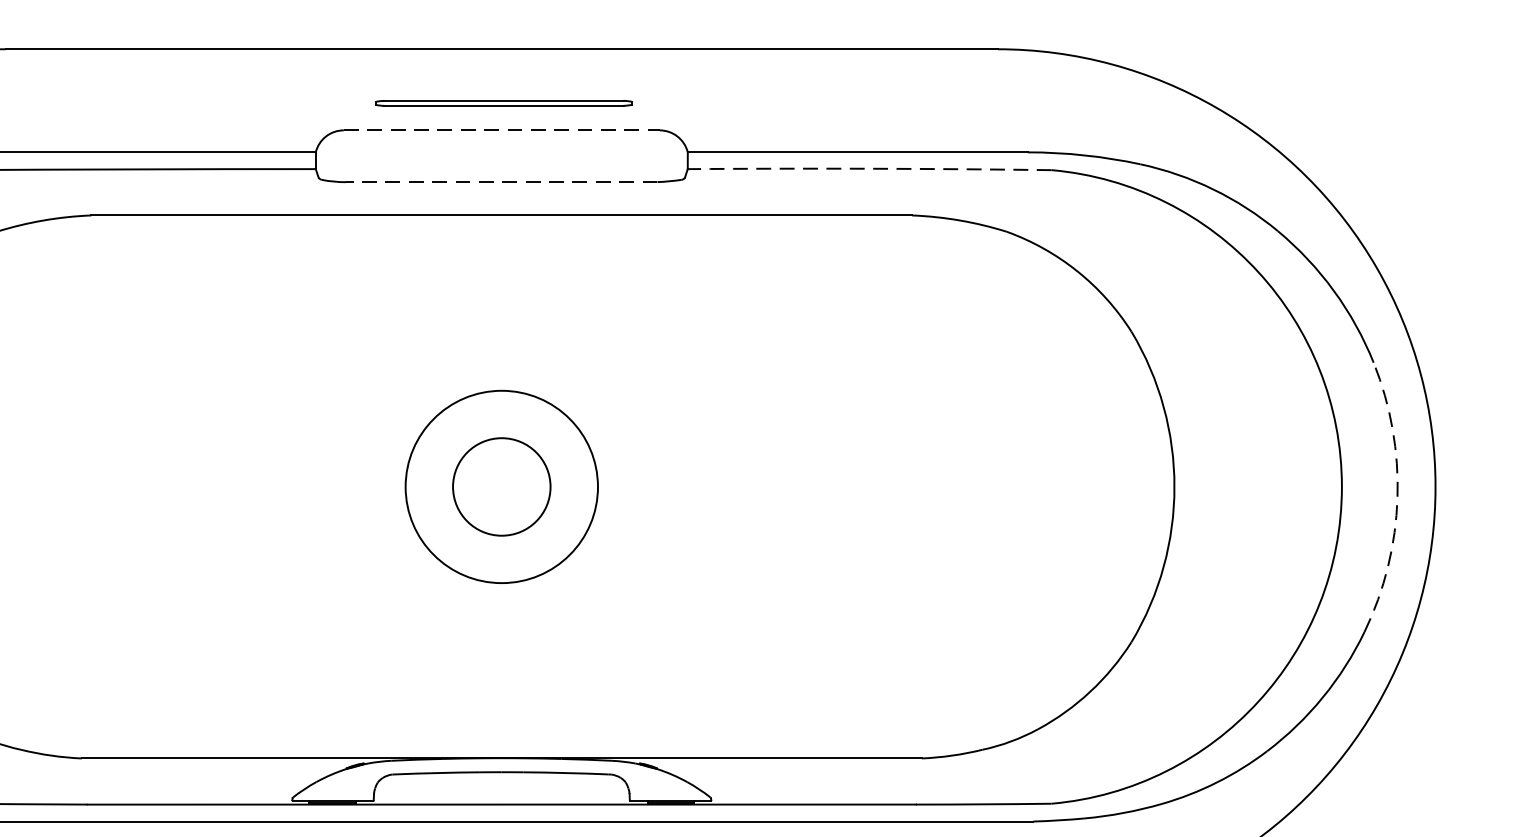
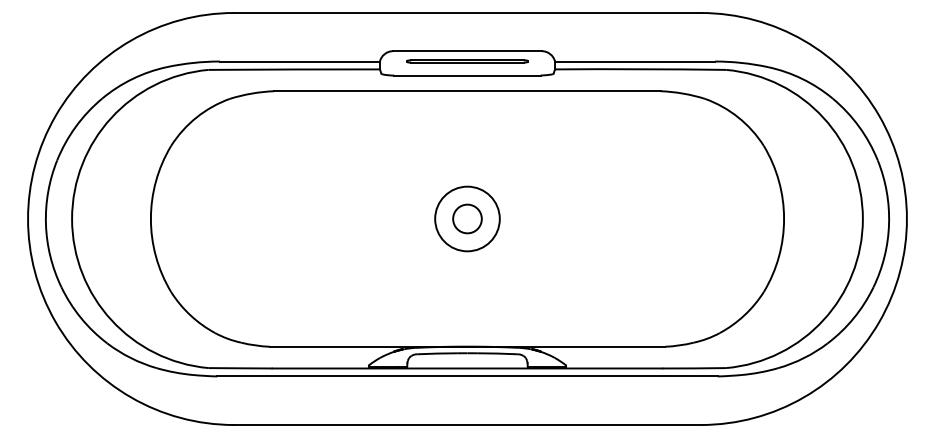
line: (503, 101) -> (467, 60), moved
line: (501, 131) -> (467, 51), dashed -> solid
arc: (869, 169) -> (640, 69), dashed -> solid
line: (499, 182) -> (466, 75), dashed -> solid
circle: (501, 485) -> (467, 218), size x0.62
circle: (501, 485) -> (467, 218), size x0.71
arc: (1398, 498) -> (889, 224), dashed -> solid

